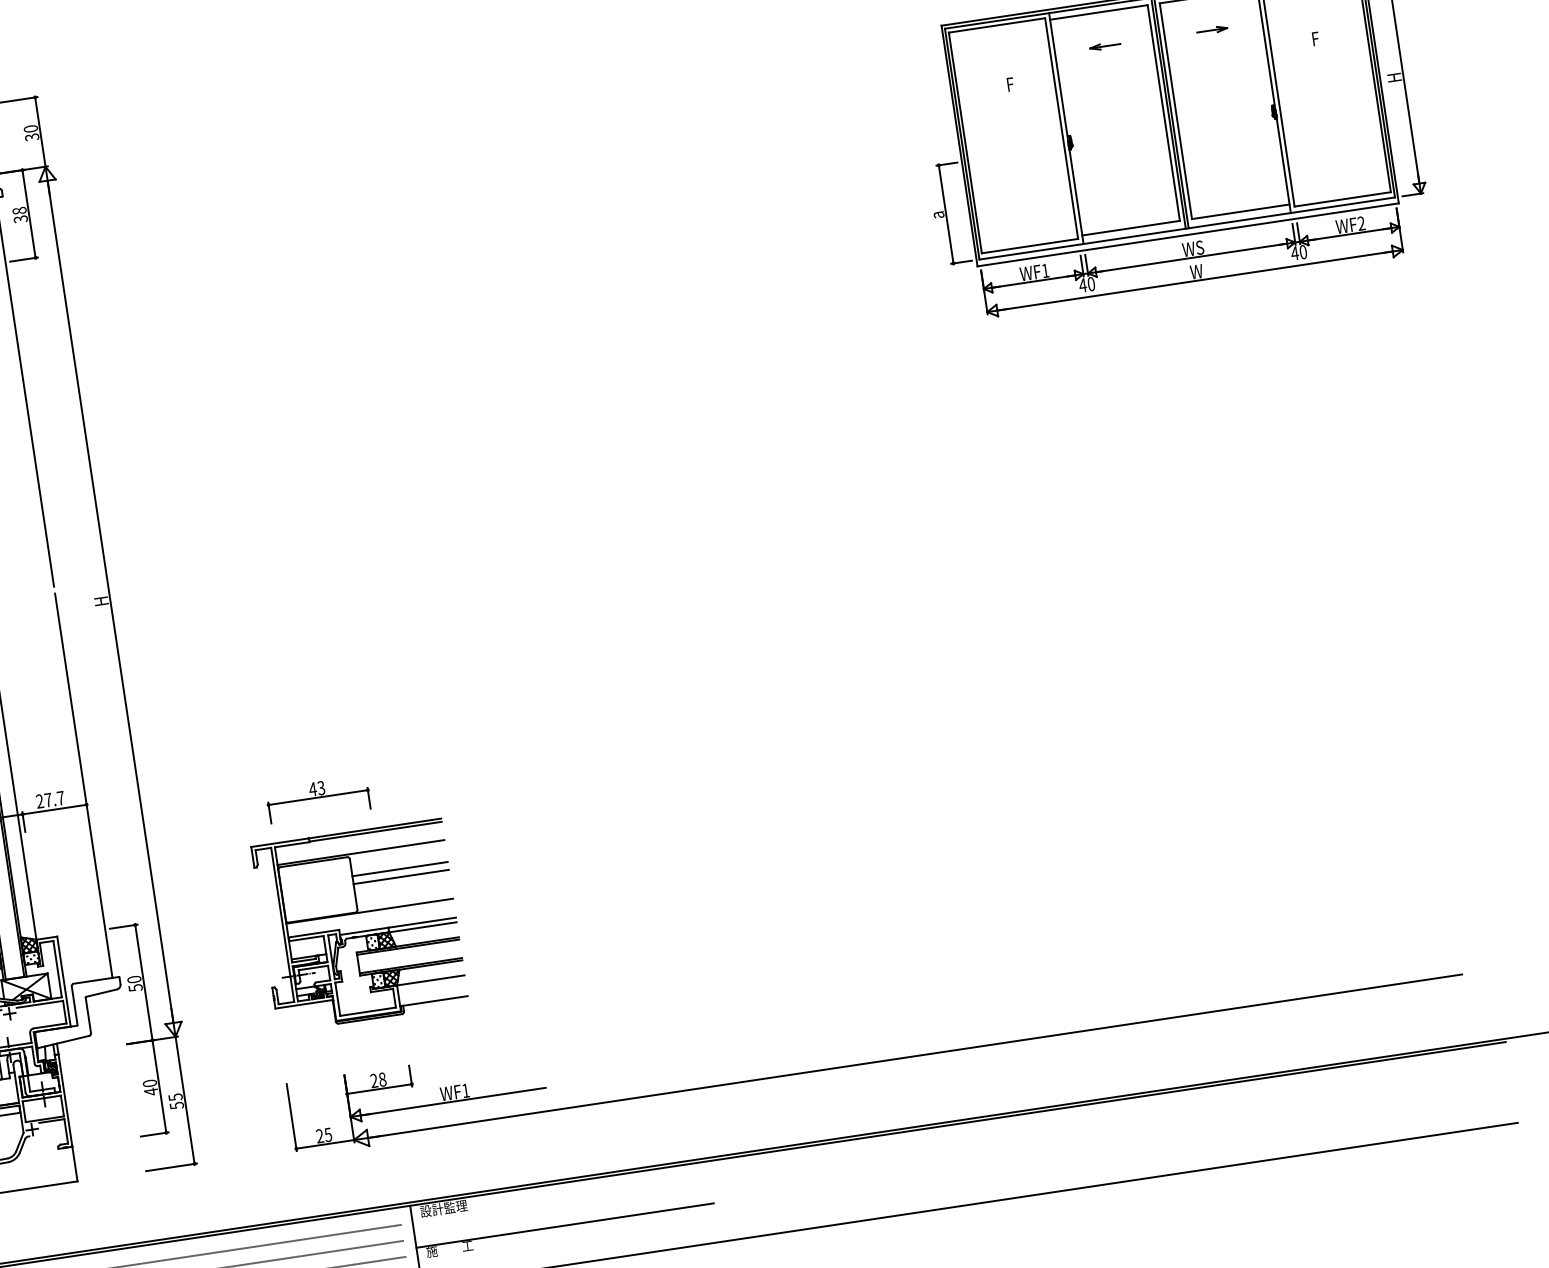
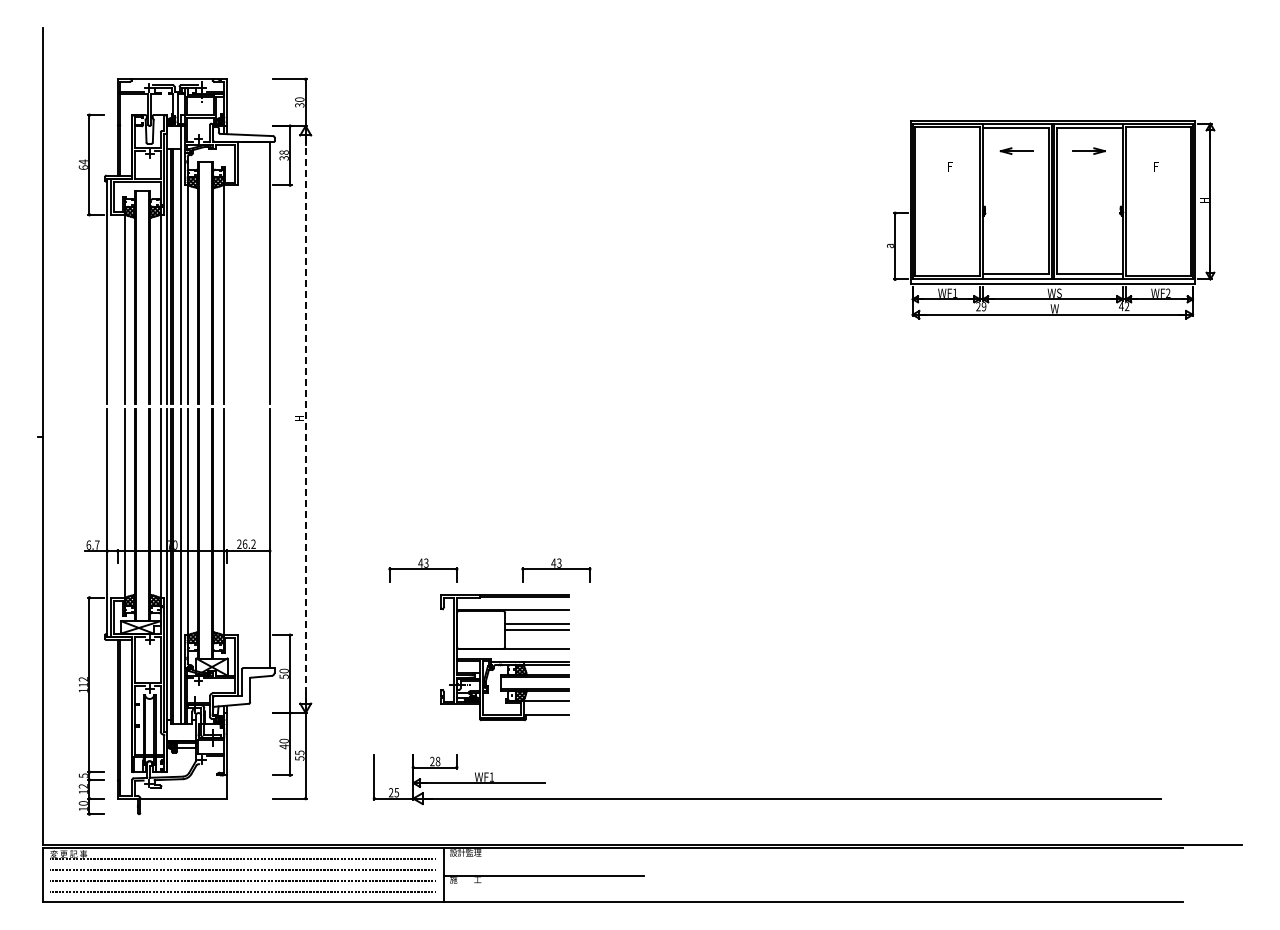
part: (1211, 29) -> (1088, 150), size x1.6
part: (1104, 45) -> (1016, 150), size x1.6
text: (1302, 252) -> (1126, 306), 40 -> 42
text: (1086, 284) -> (980, 306), 40 -> 29
line: (110, 601) -> (305, 419), solid -> dashed
part: (515, 770) -> (556, 570), added
text: (53, 798) -> (248, 543), 27.7 -> 26.2
part: (358, 925) -> (504, 657), moved

